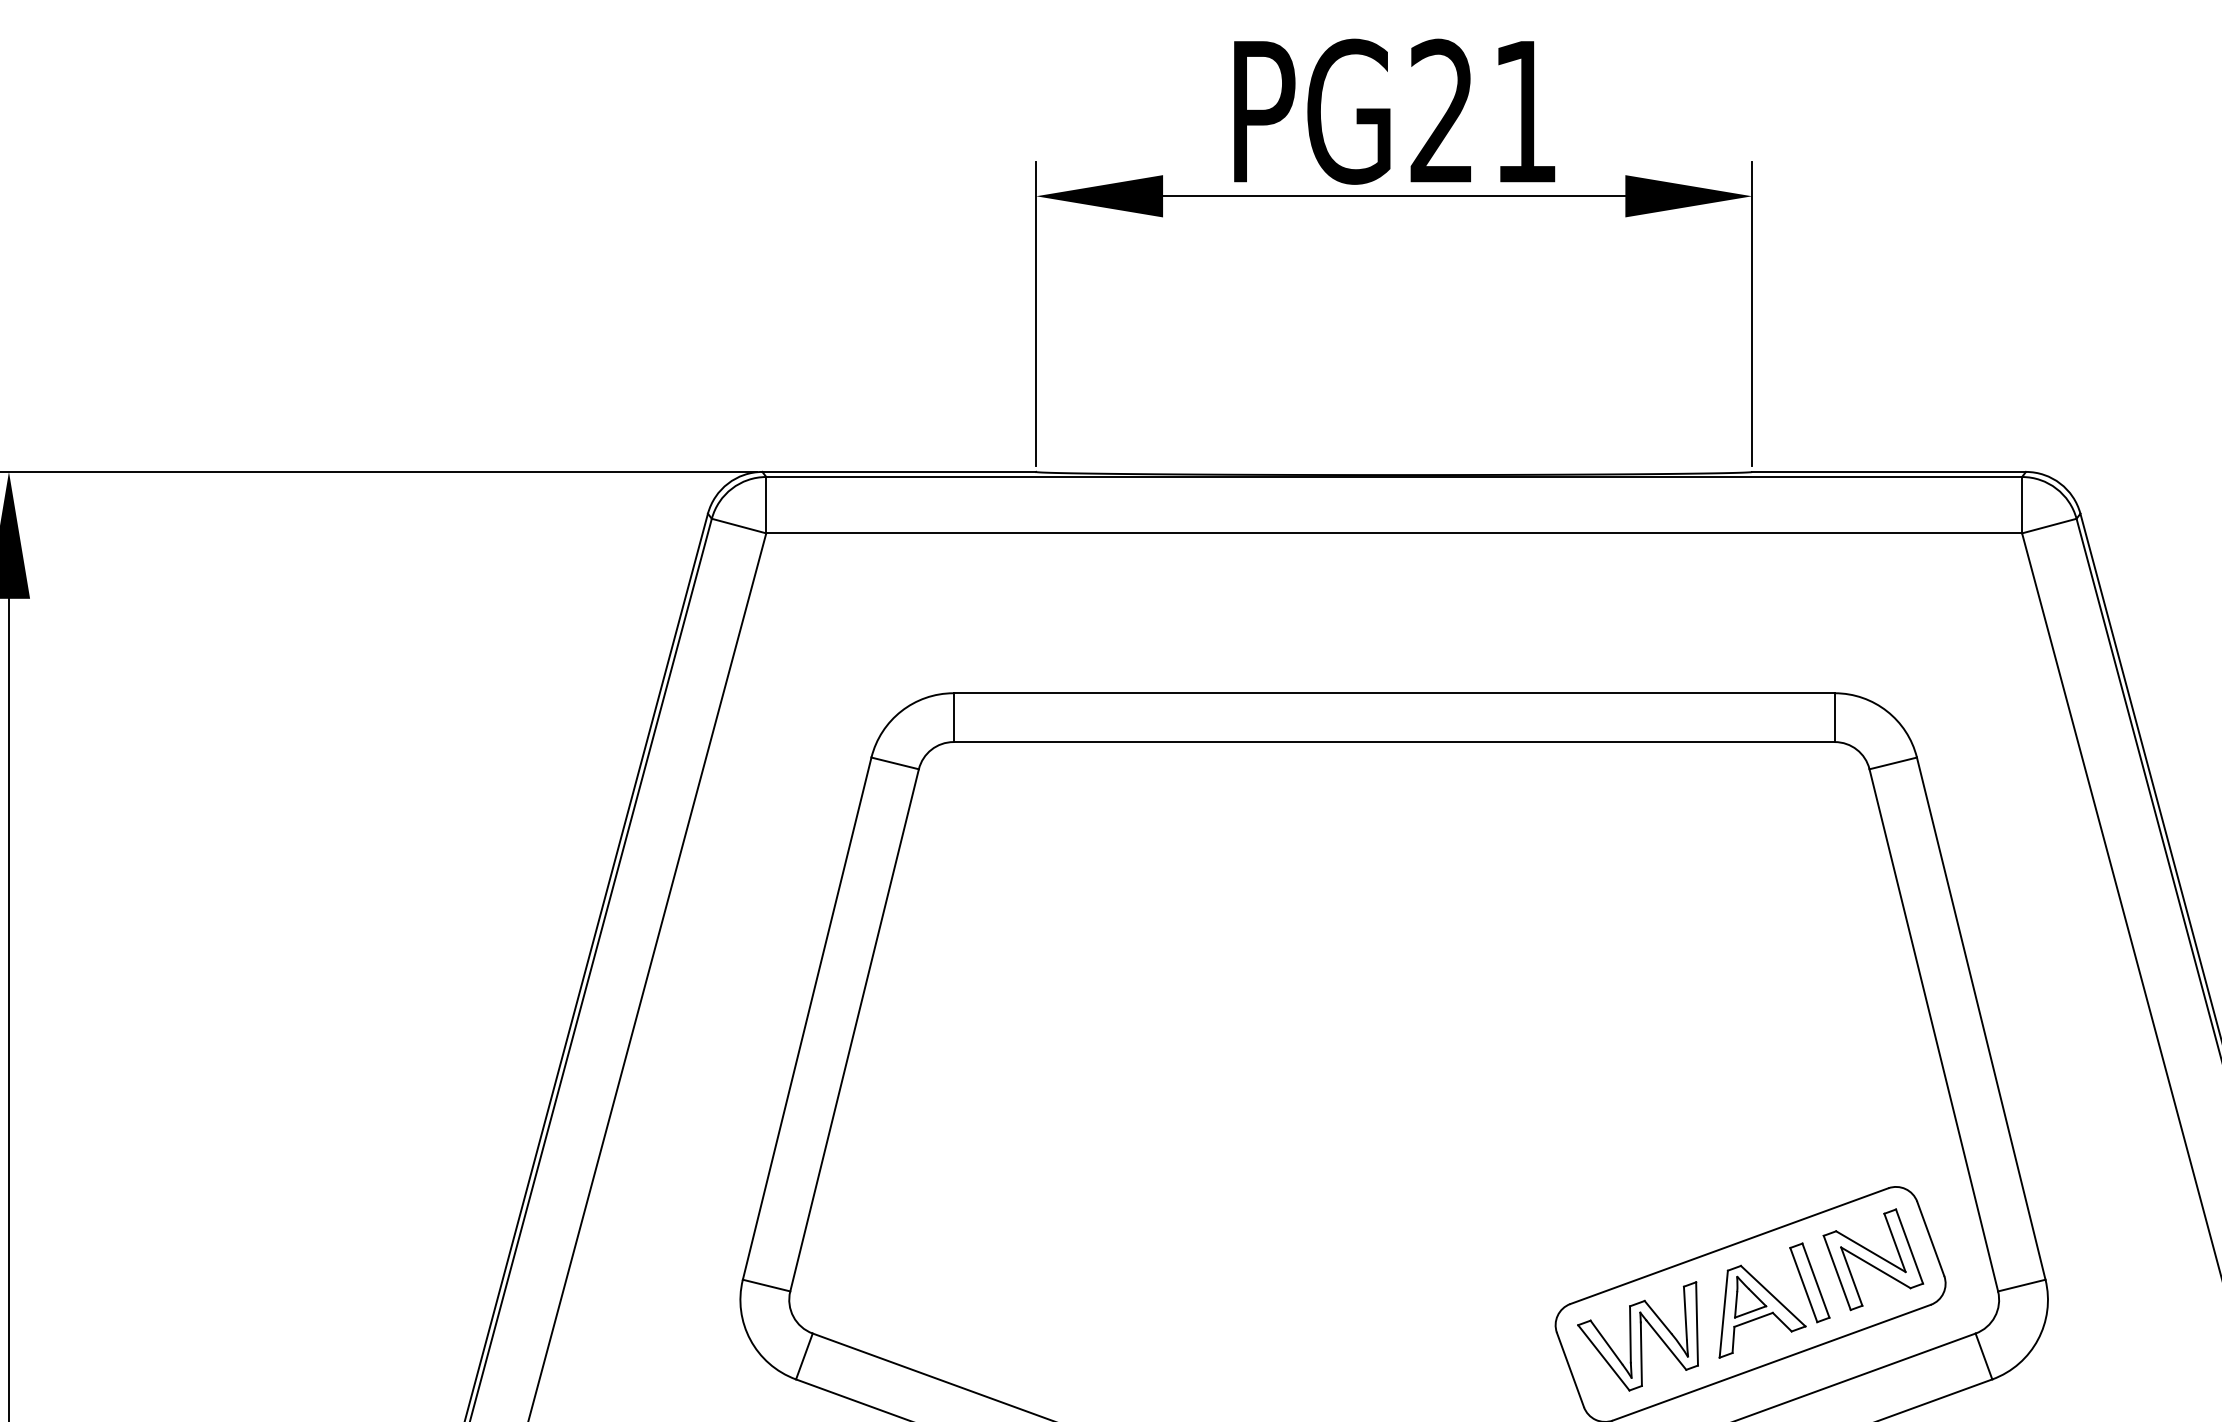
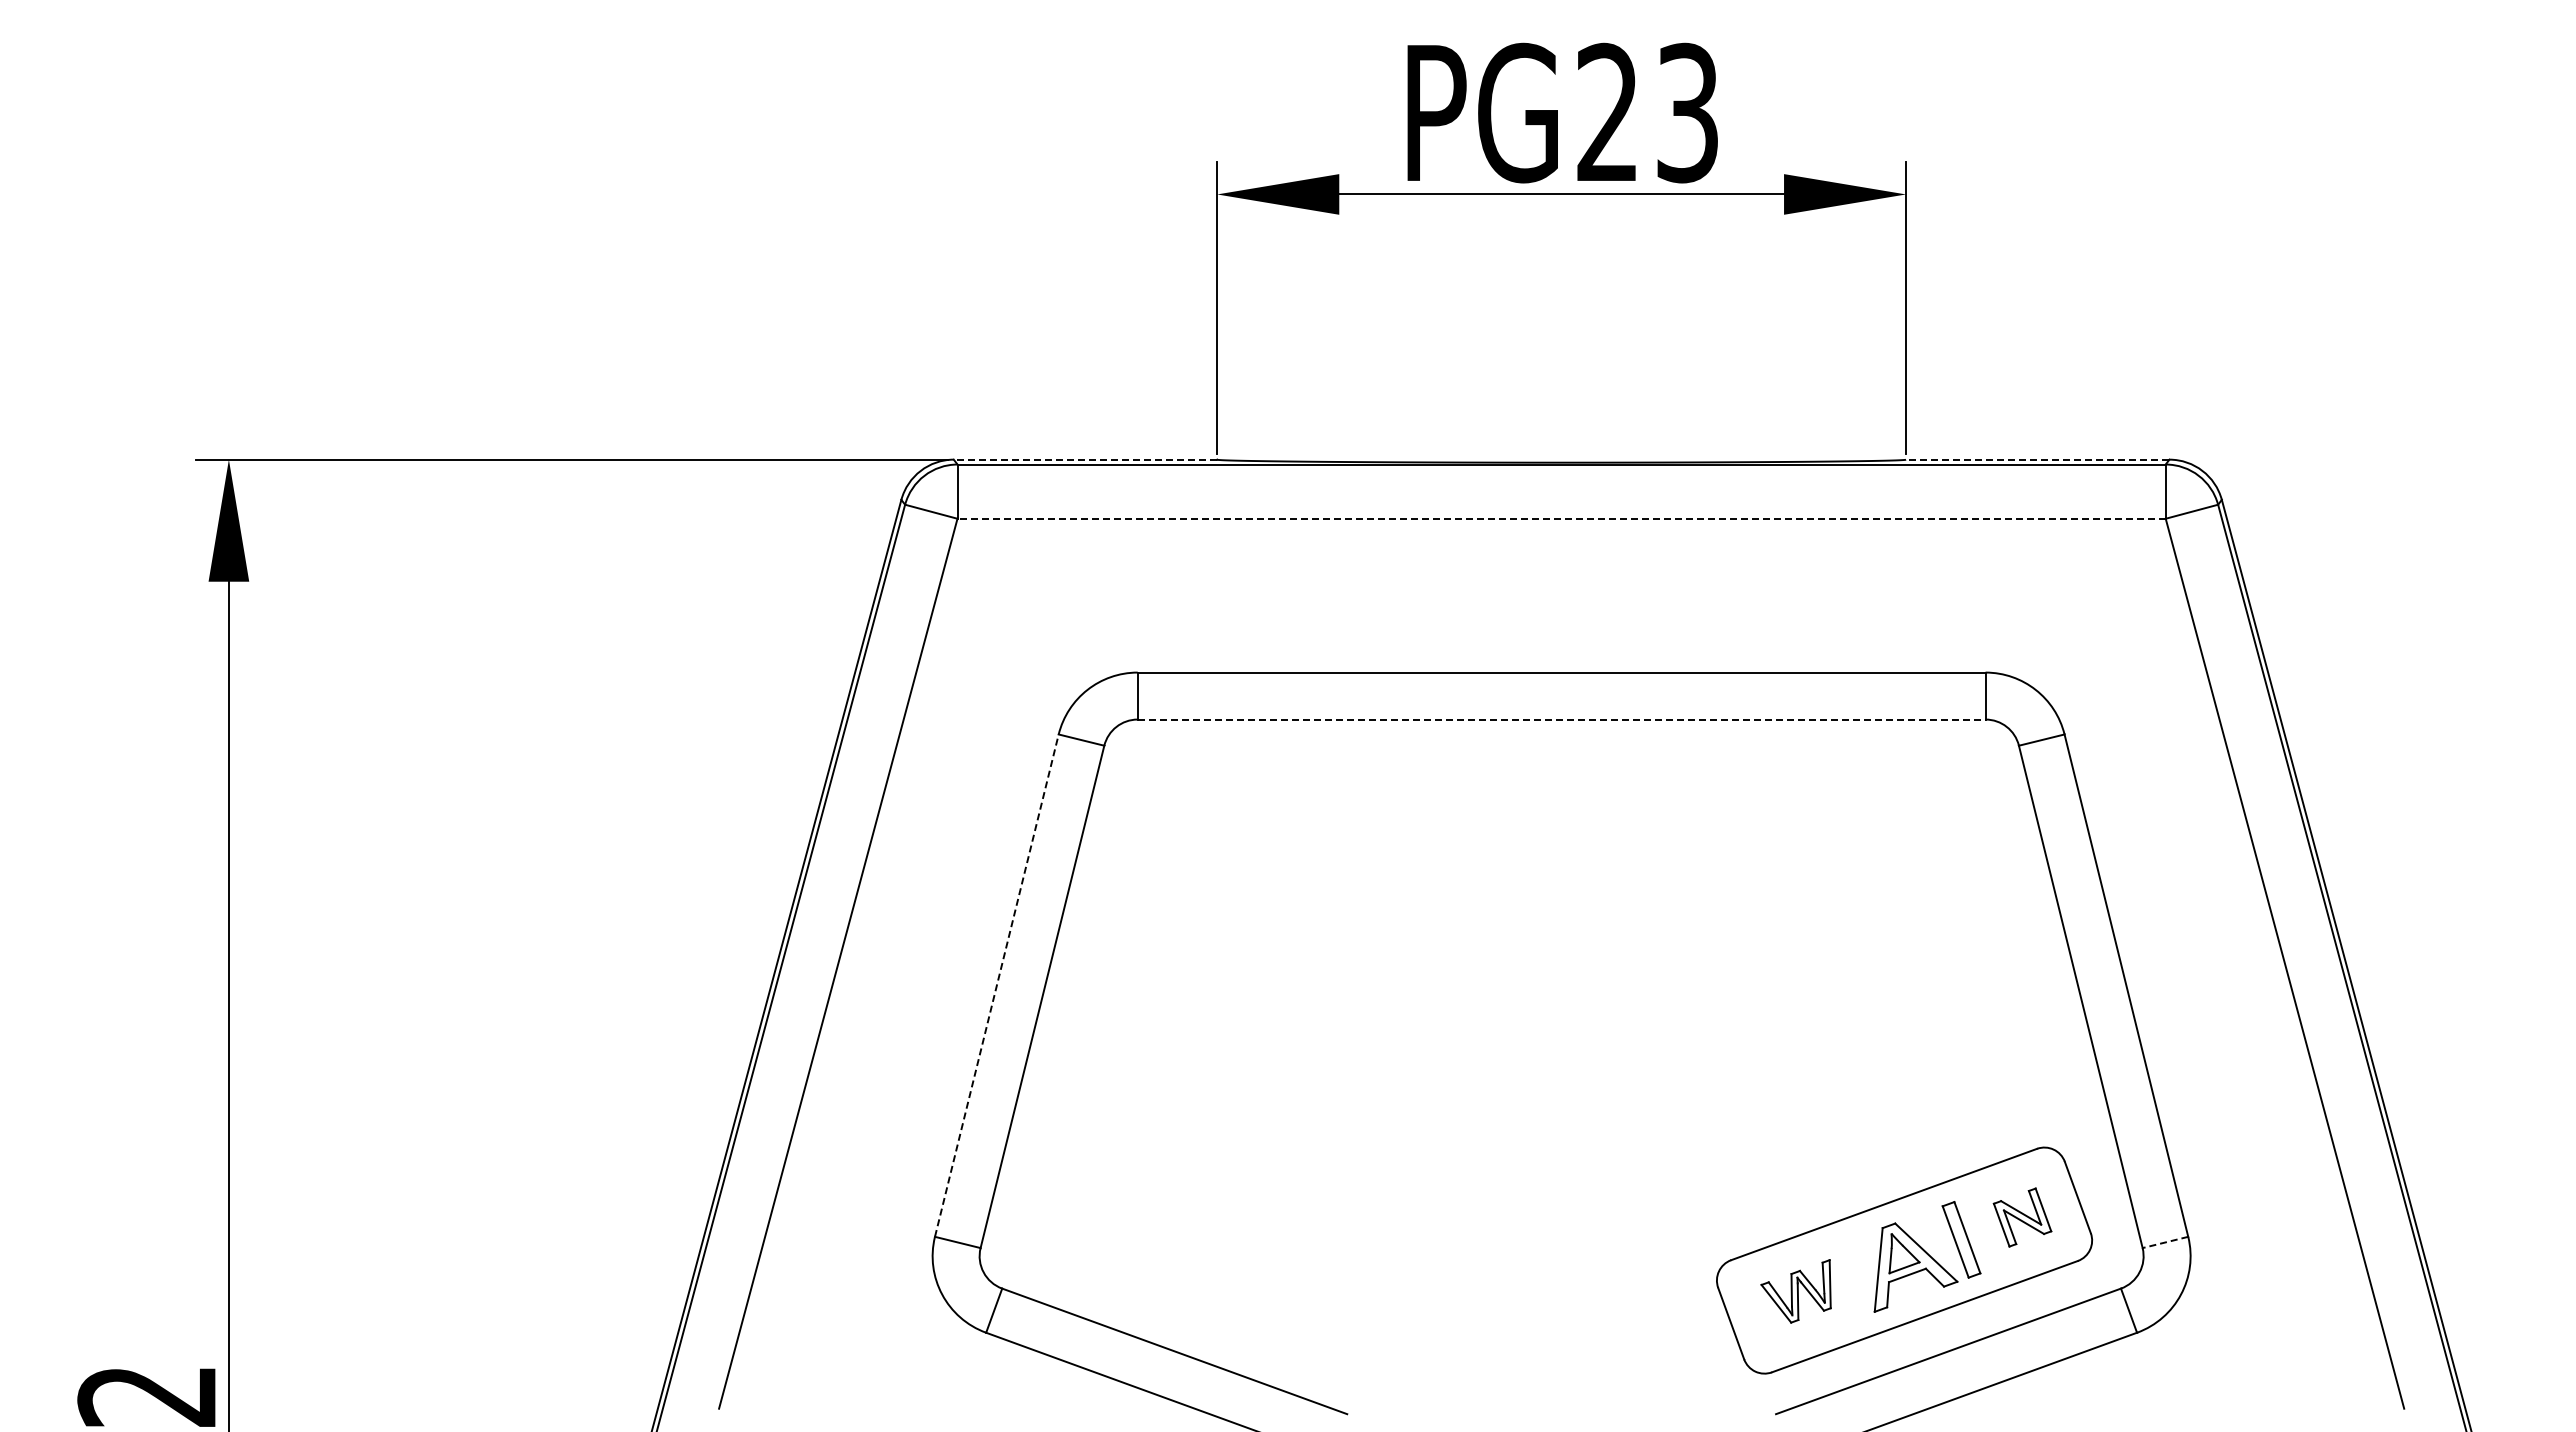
text: (1525, 111) -> (1687, 112), PG21 -> PG23
line: (899, 471) -> (1085, 459), solid -> dashed
line: (1888, 471) -> (2037, 459), solid -> dashed
line: (1394, 533) -> (1561, 518), solid -> dashed
line: (1394, 742) -> (1561, 719), solid -> dashed
line: (806, 1018) -> (996, 985), solid -> dashed
part: (1873, 1259) -> (2022, 1217), size x0.6
line: (2020, 1285) -> (2164, 1242), solid -> dashed
part: (1637, 1336) -> (1795, 1291), size x0.6

